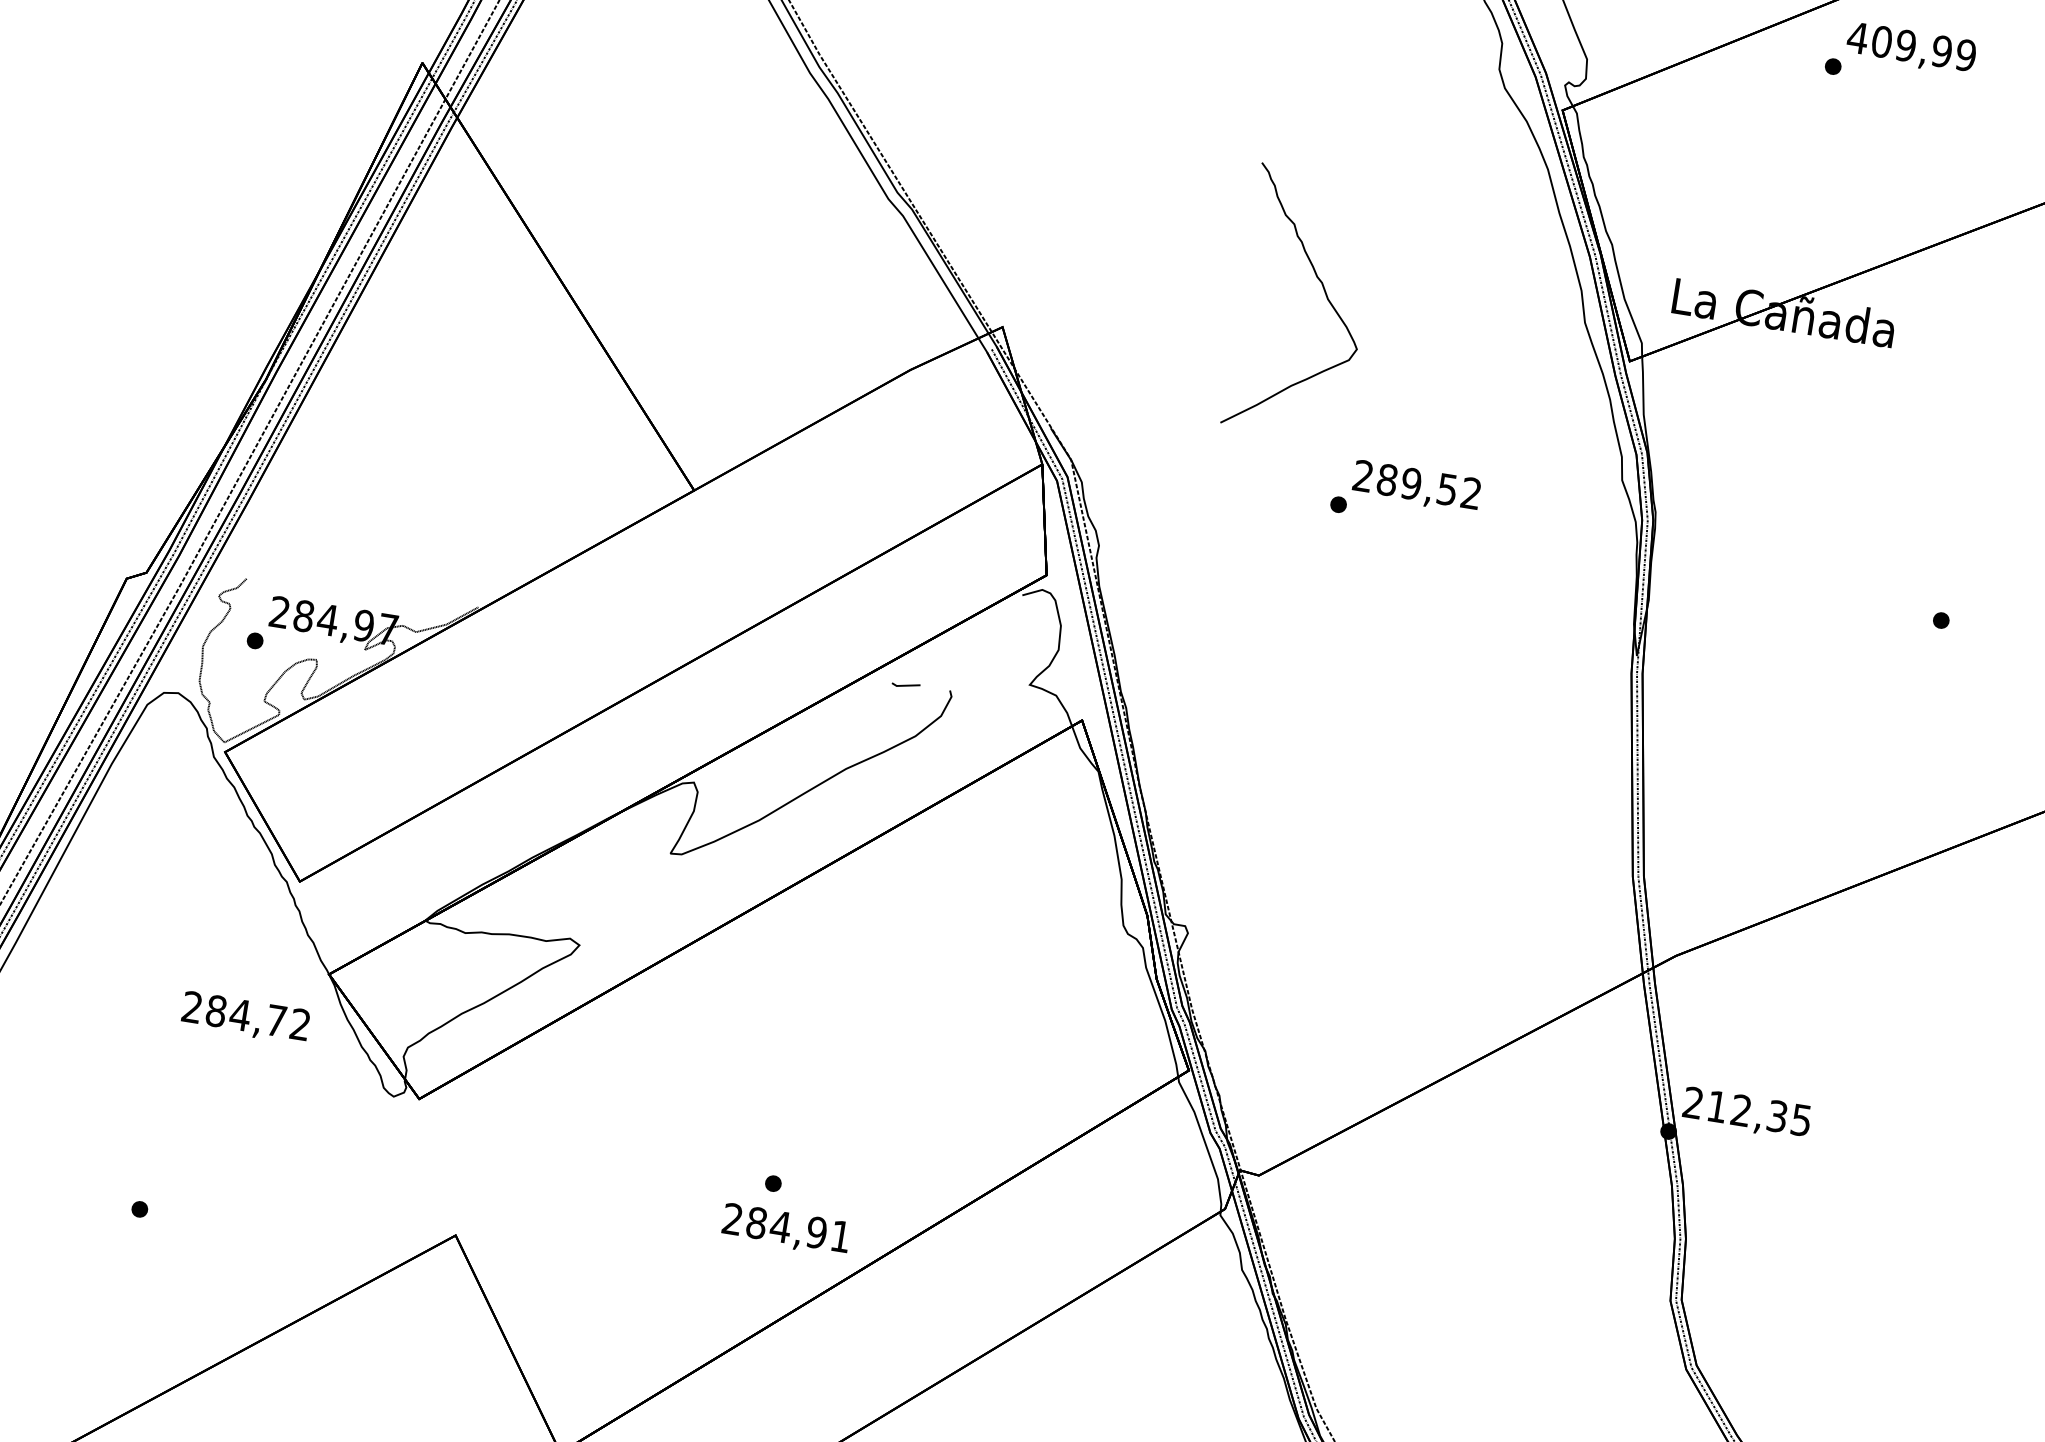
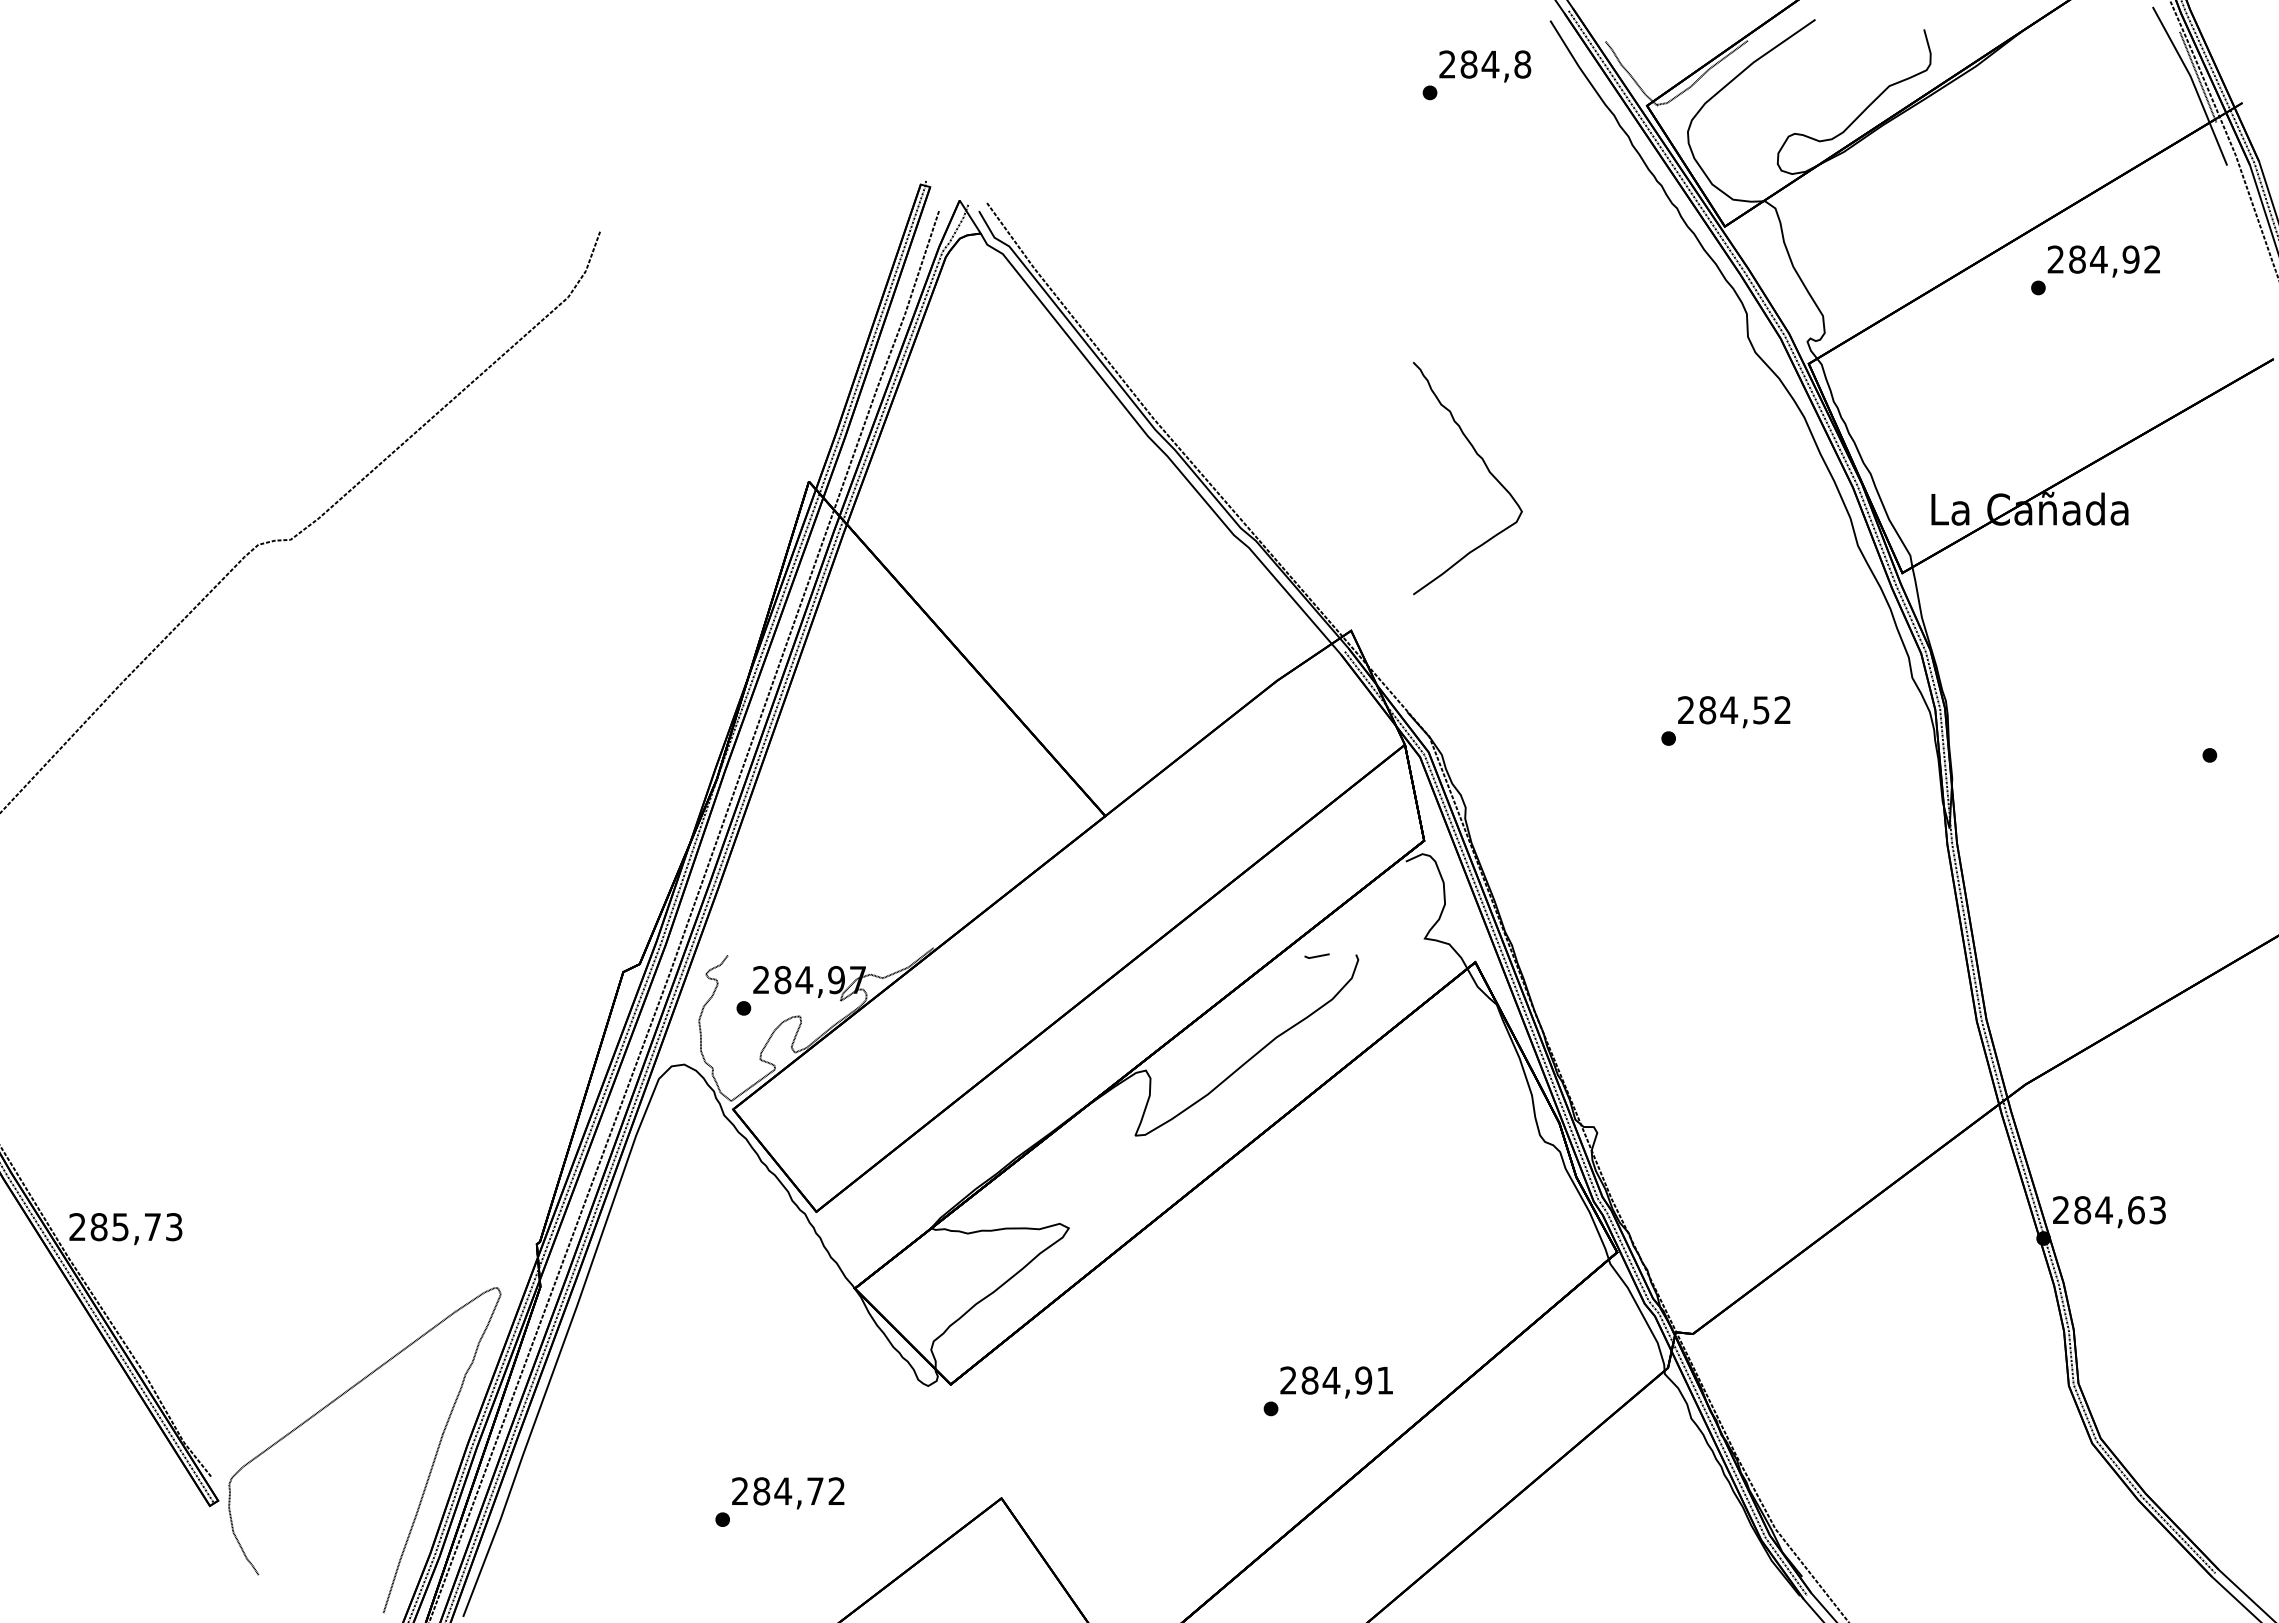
text: (1911, 46) -> (2103, 259), 409,99 -> 284,92
curve: (1324, 294) -> (1486, 468), moved
text: (1411, 484) -> (1729, 710), 289,52 -> 284,52
text: (245, 1018) -> (788, 1493), moved
text: (1758, 1113) -> (2119, 1210), 212,35 -> 284,63
text: (785, 1230) -> (1336, 1382), moved

